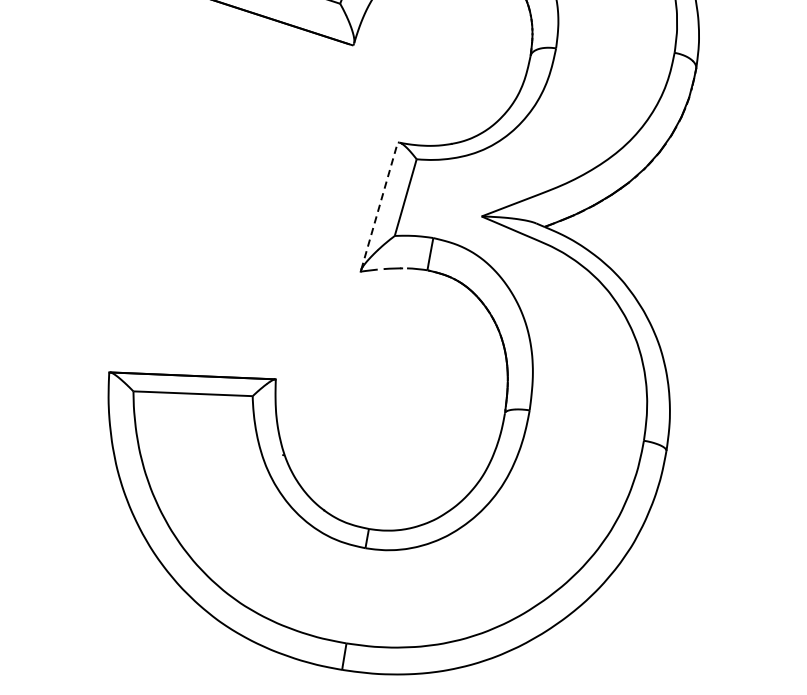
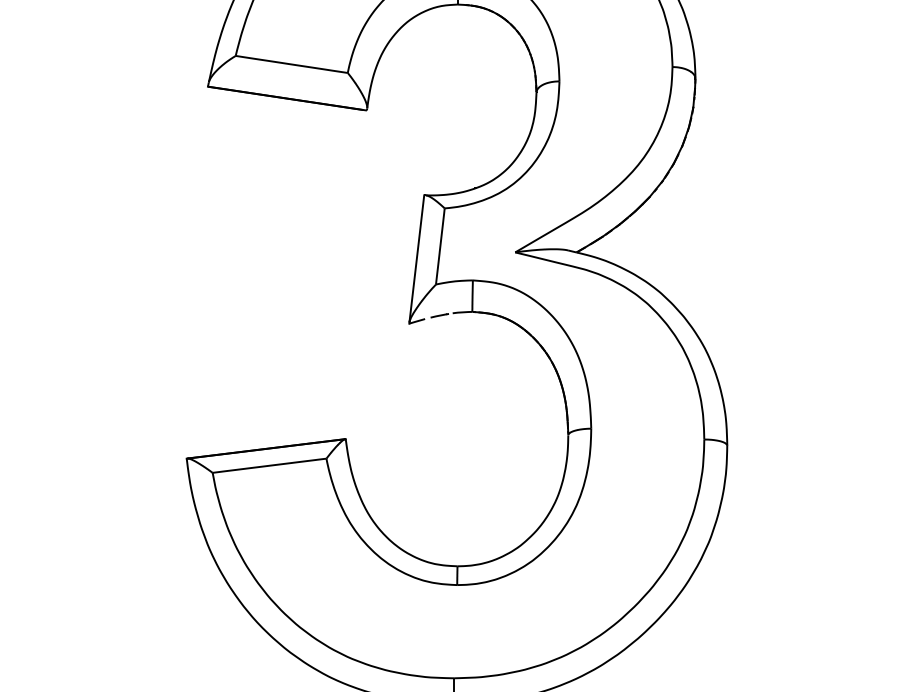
line: (379, 205) -> (416, 258), dashed -> solid

